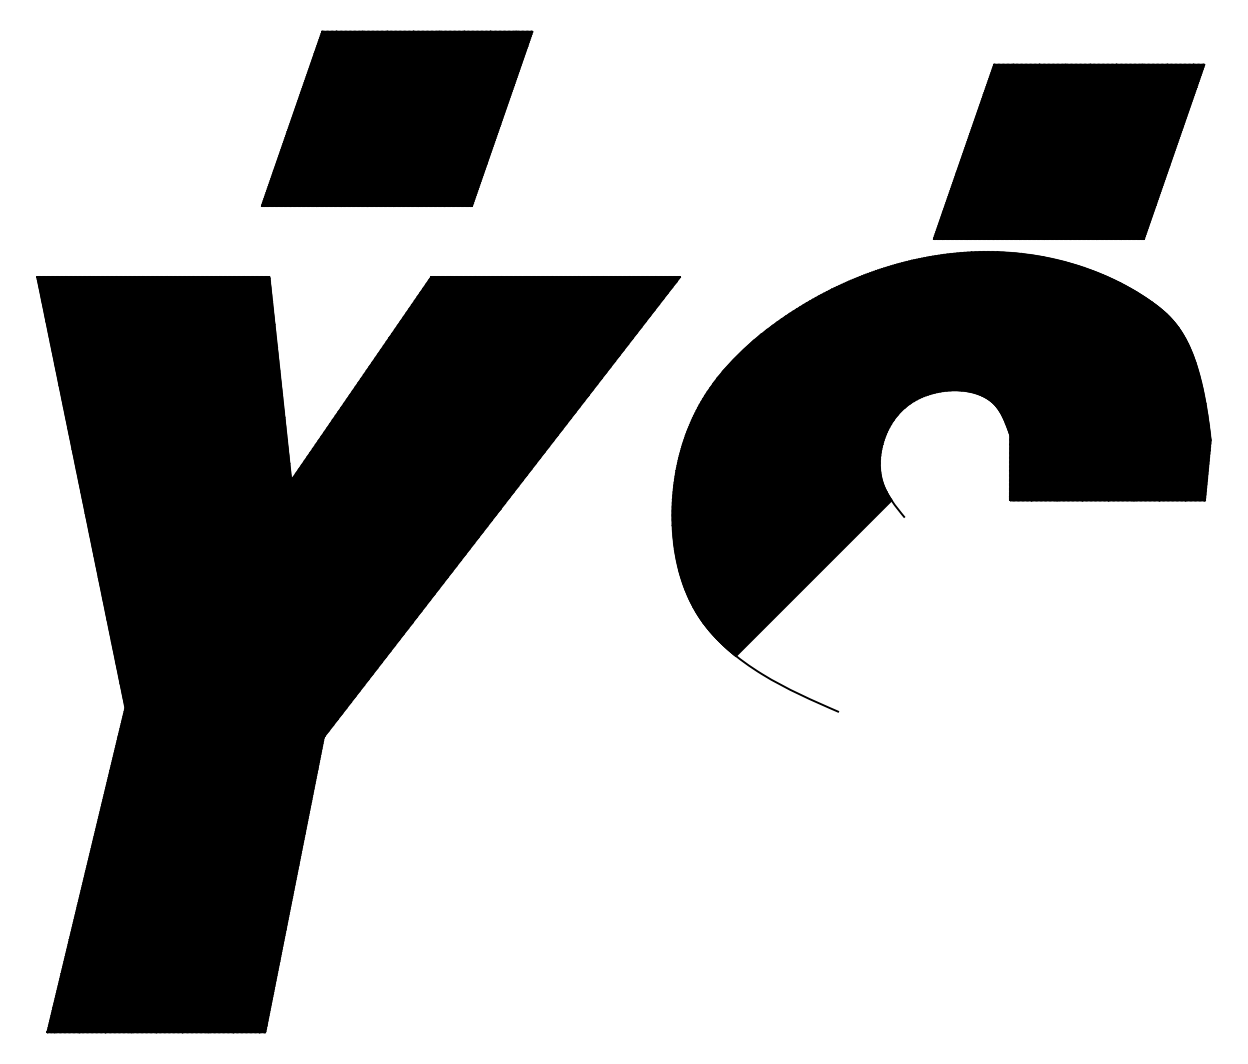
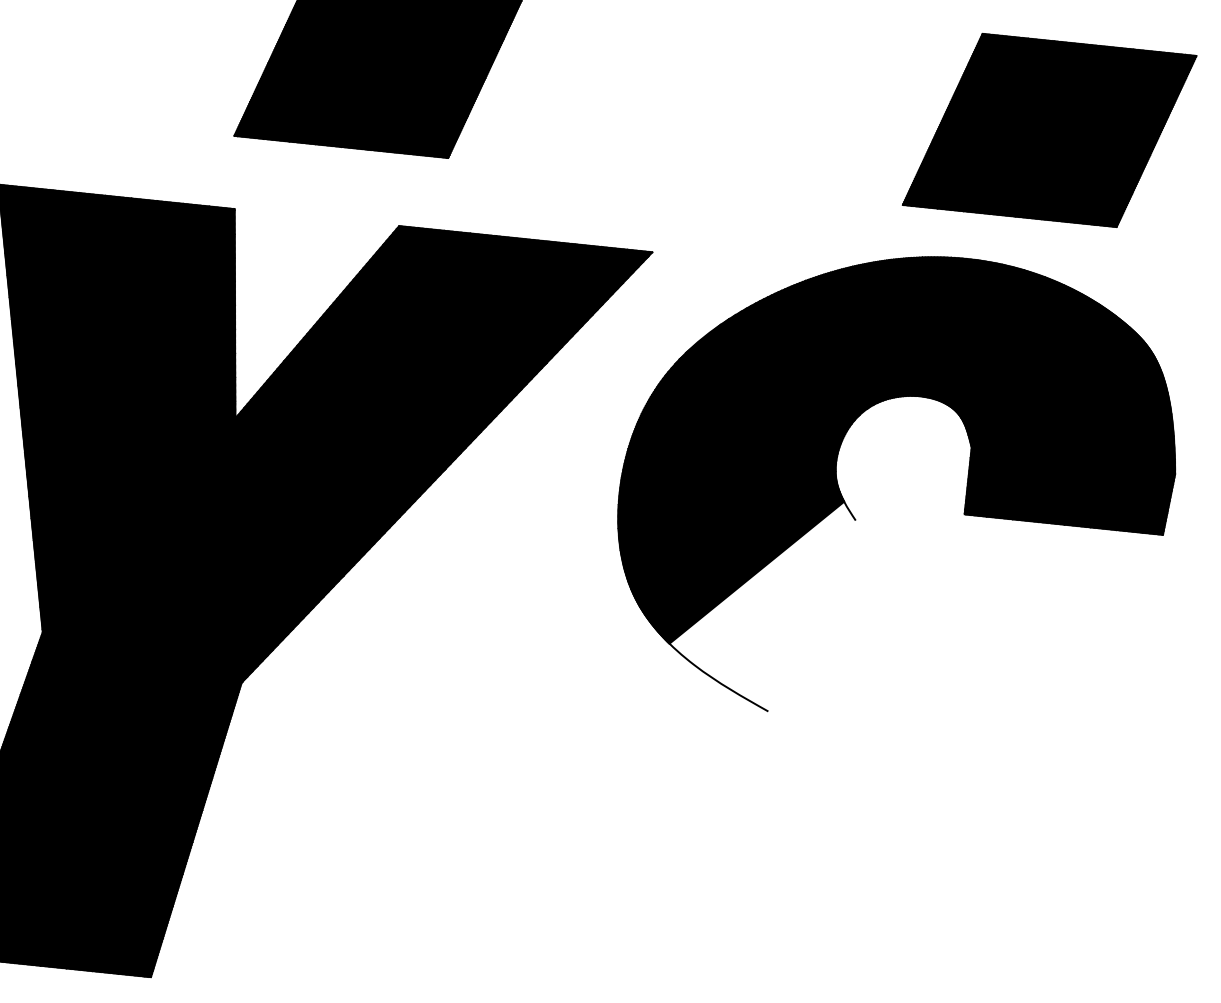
part: (1069, 151) -> (1050, 130), moved

